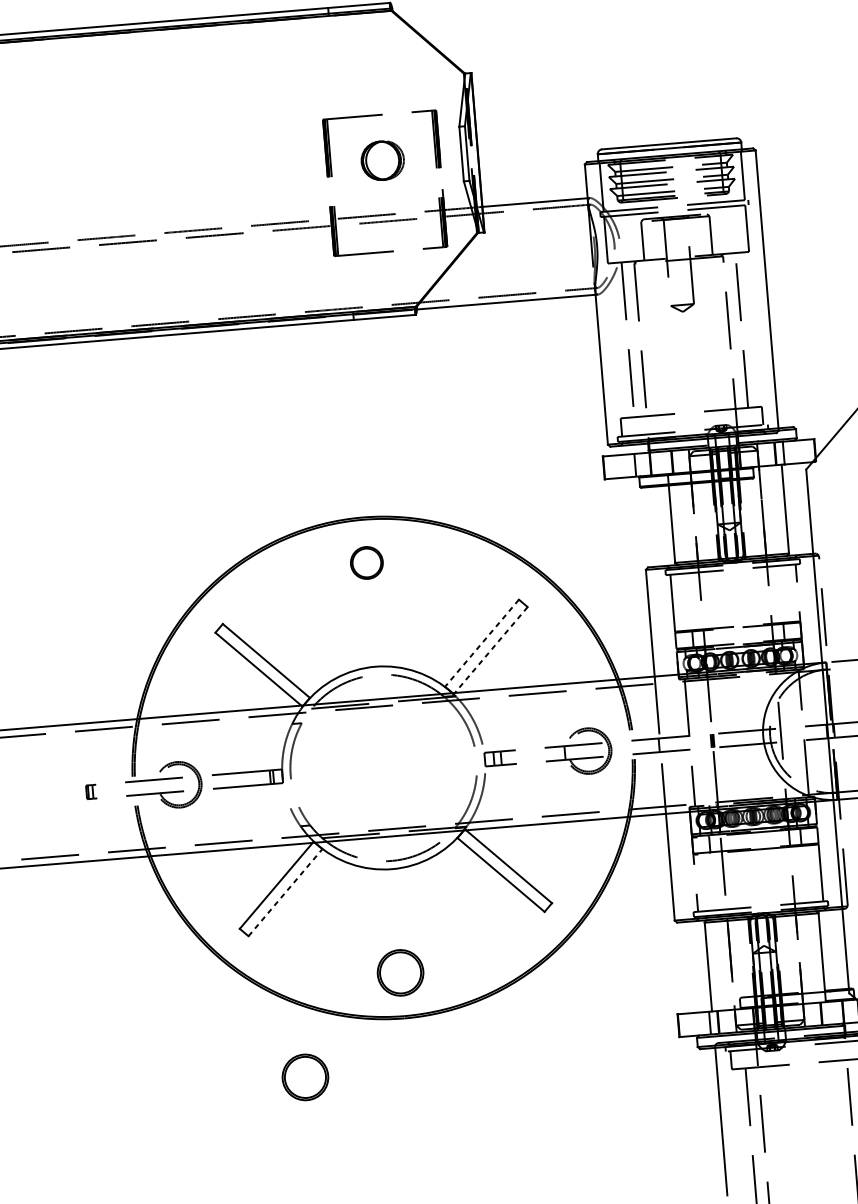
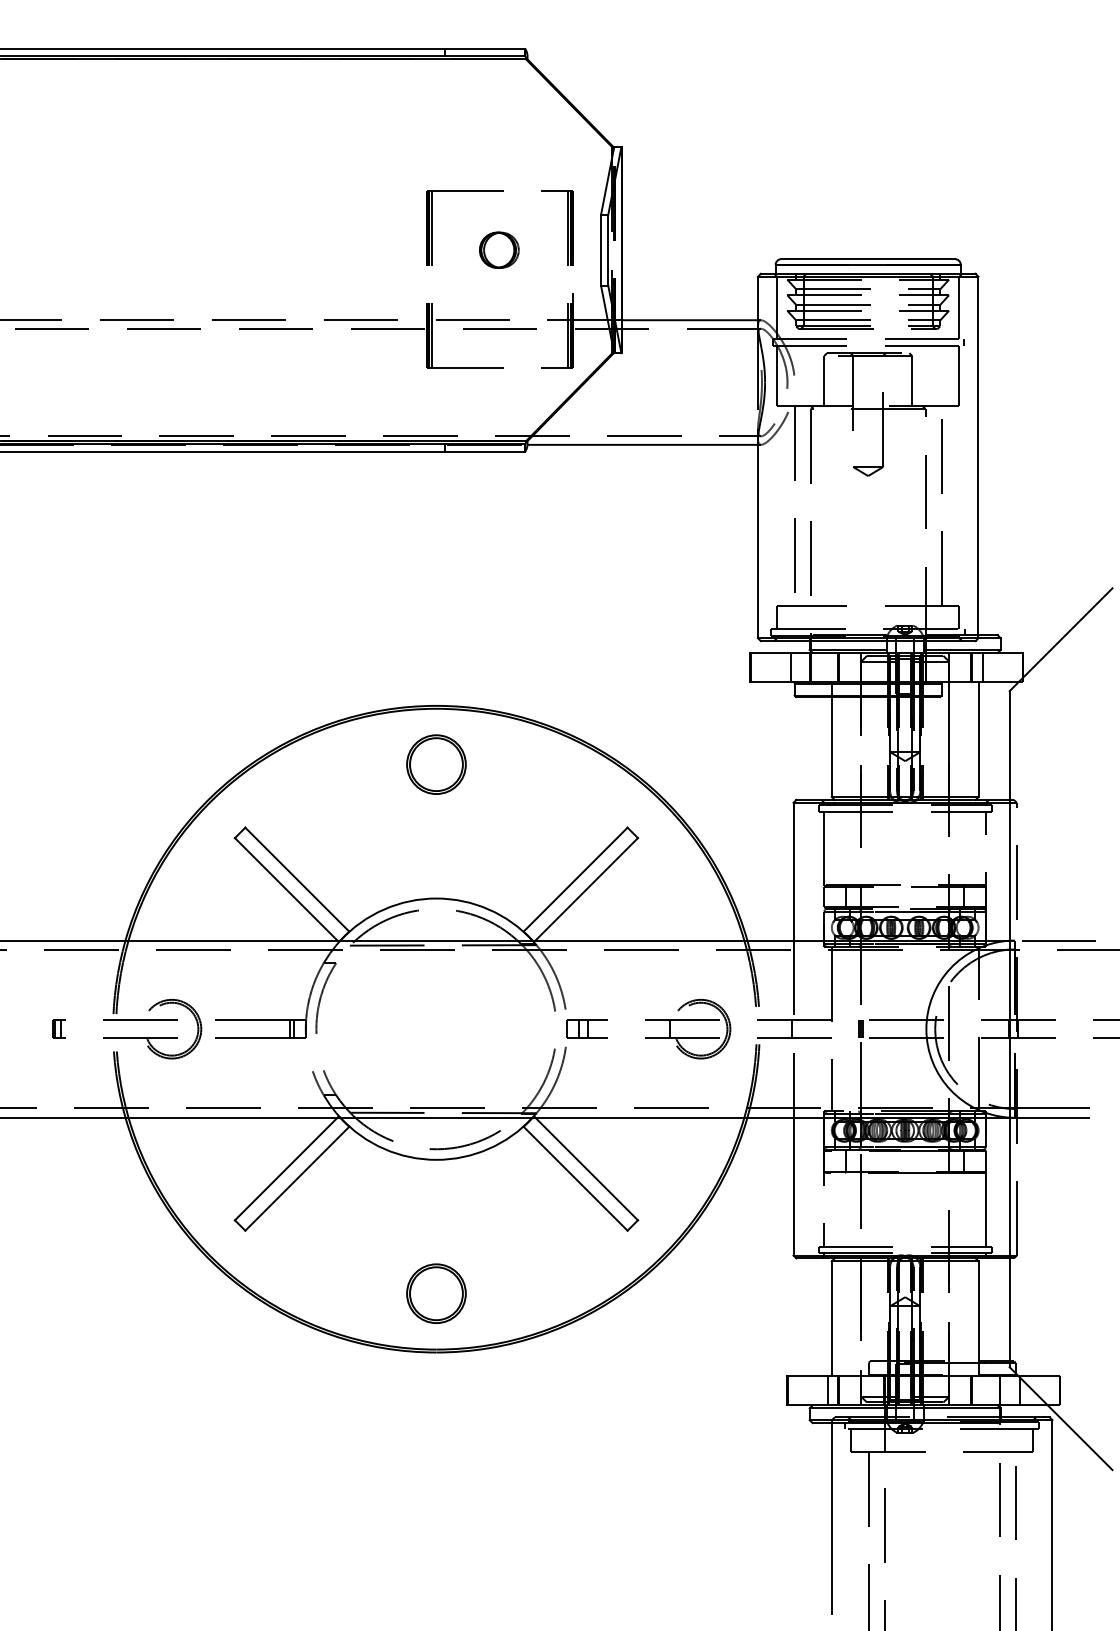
part: (382, 159) -> (499, 249), size x0.71
part: (366, 562) -> (436, 764), size x1.43
line: (481, 643) -> (575, 880), dashed -> solid
line: (491, 650) -> (586, 889), dashed -> solid
line: (285, 892) -> (297, 1178), dashed -> solid
part: (305, 1077) -> (303, 1417), removed

